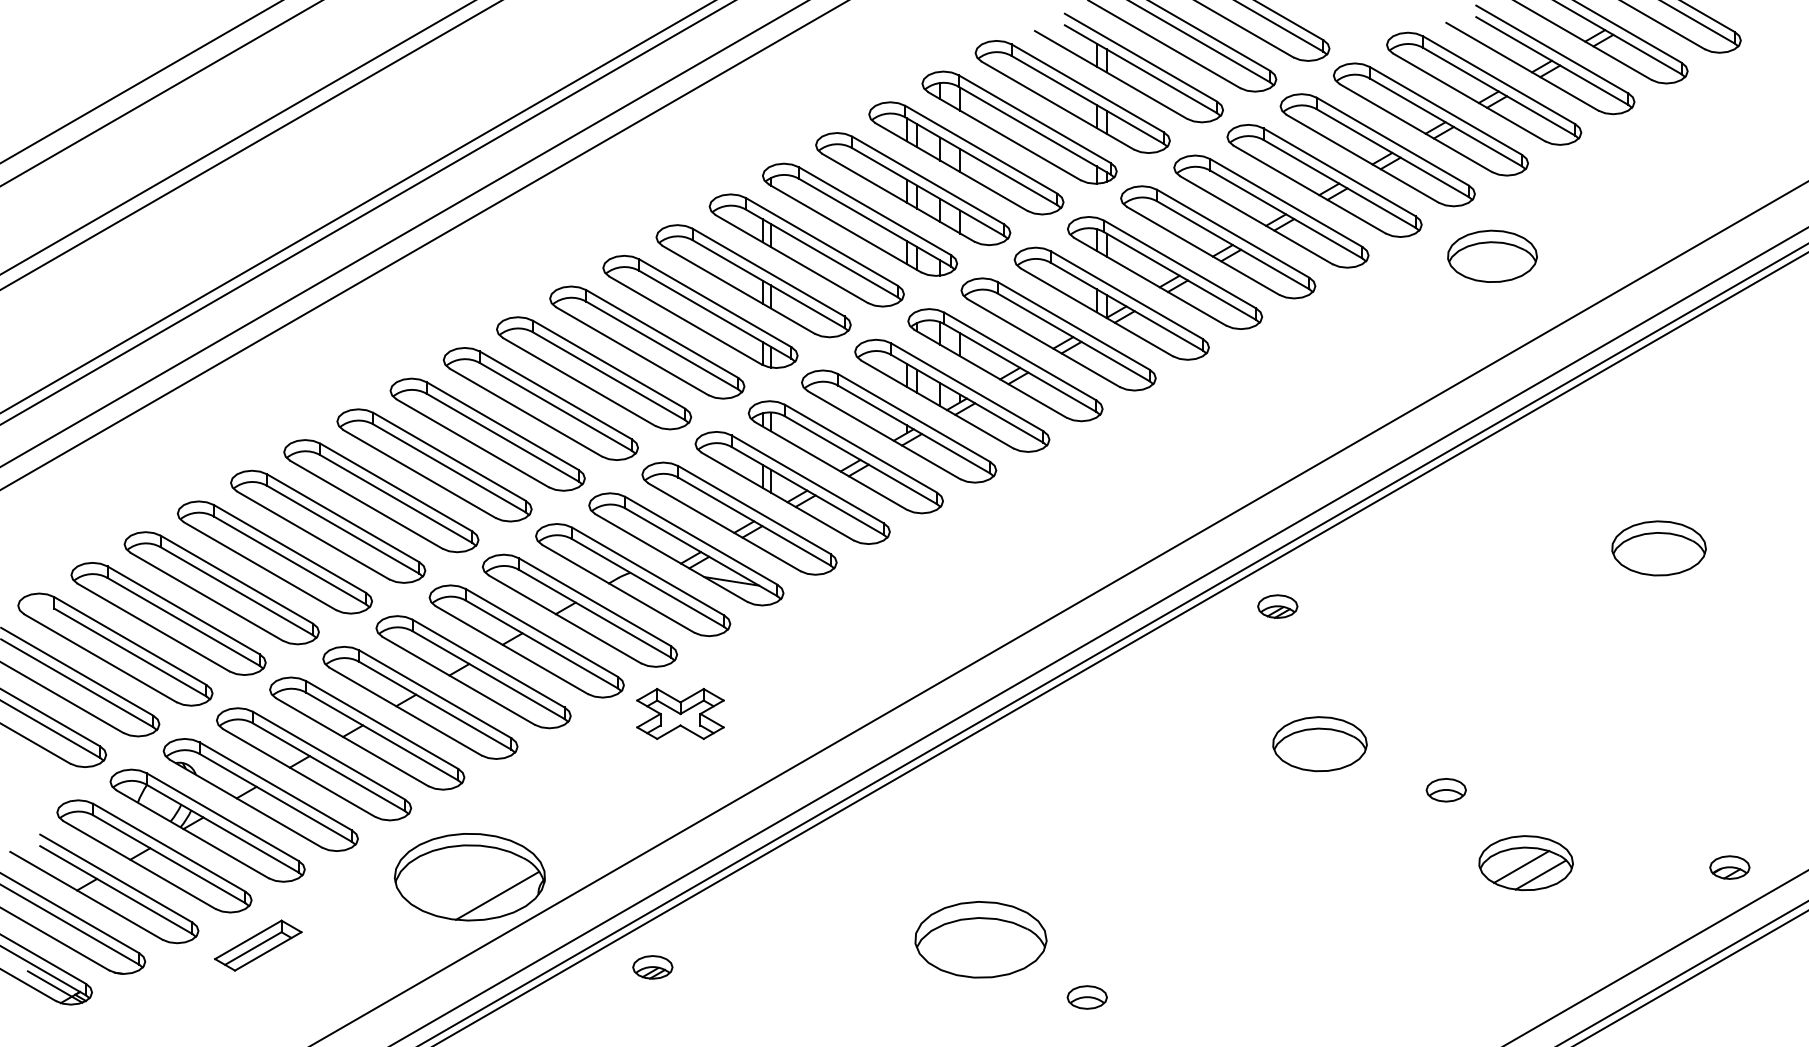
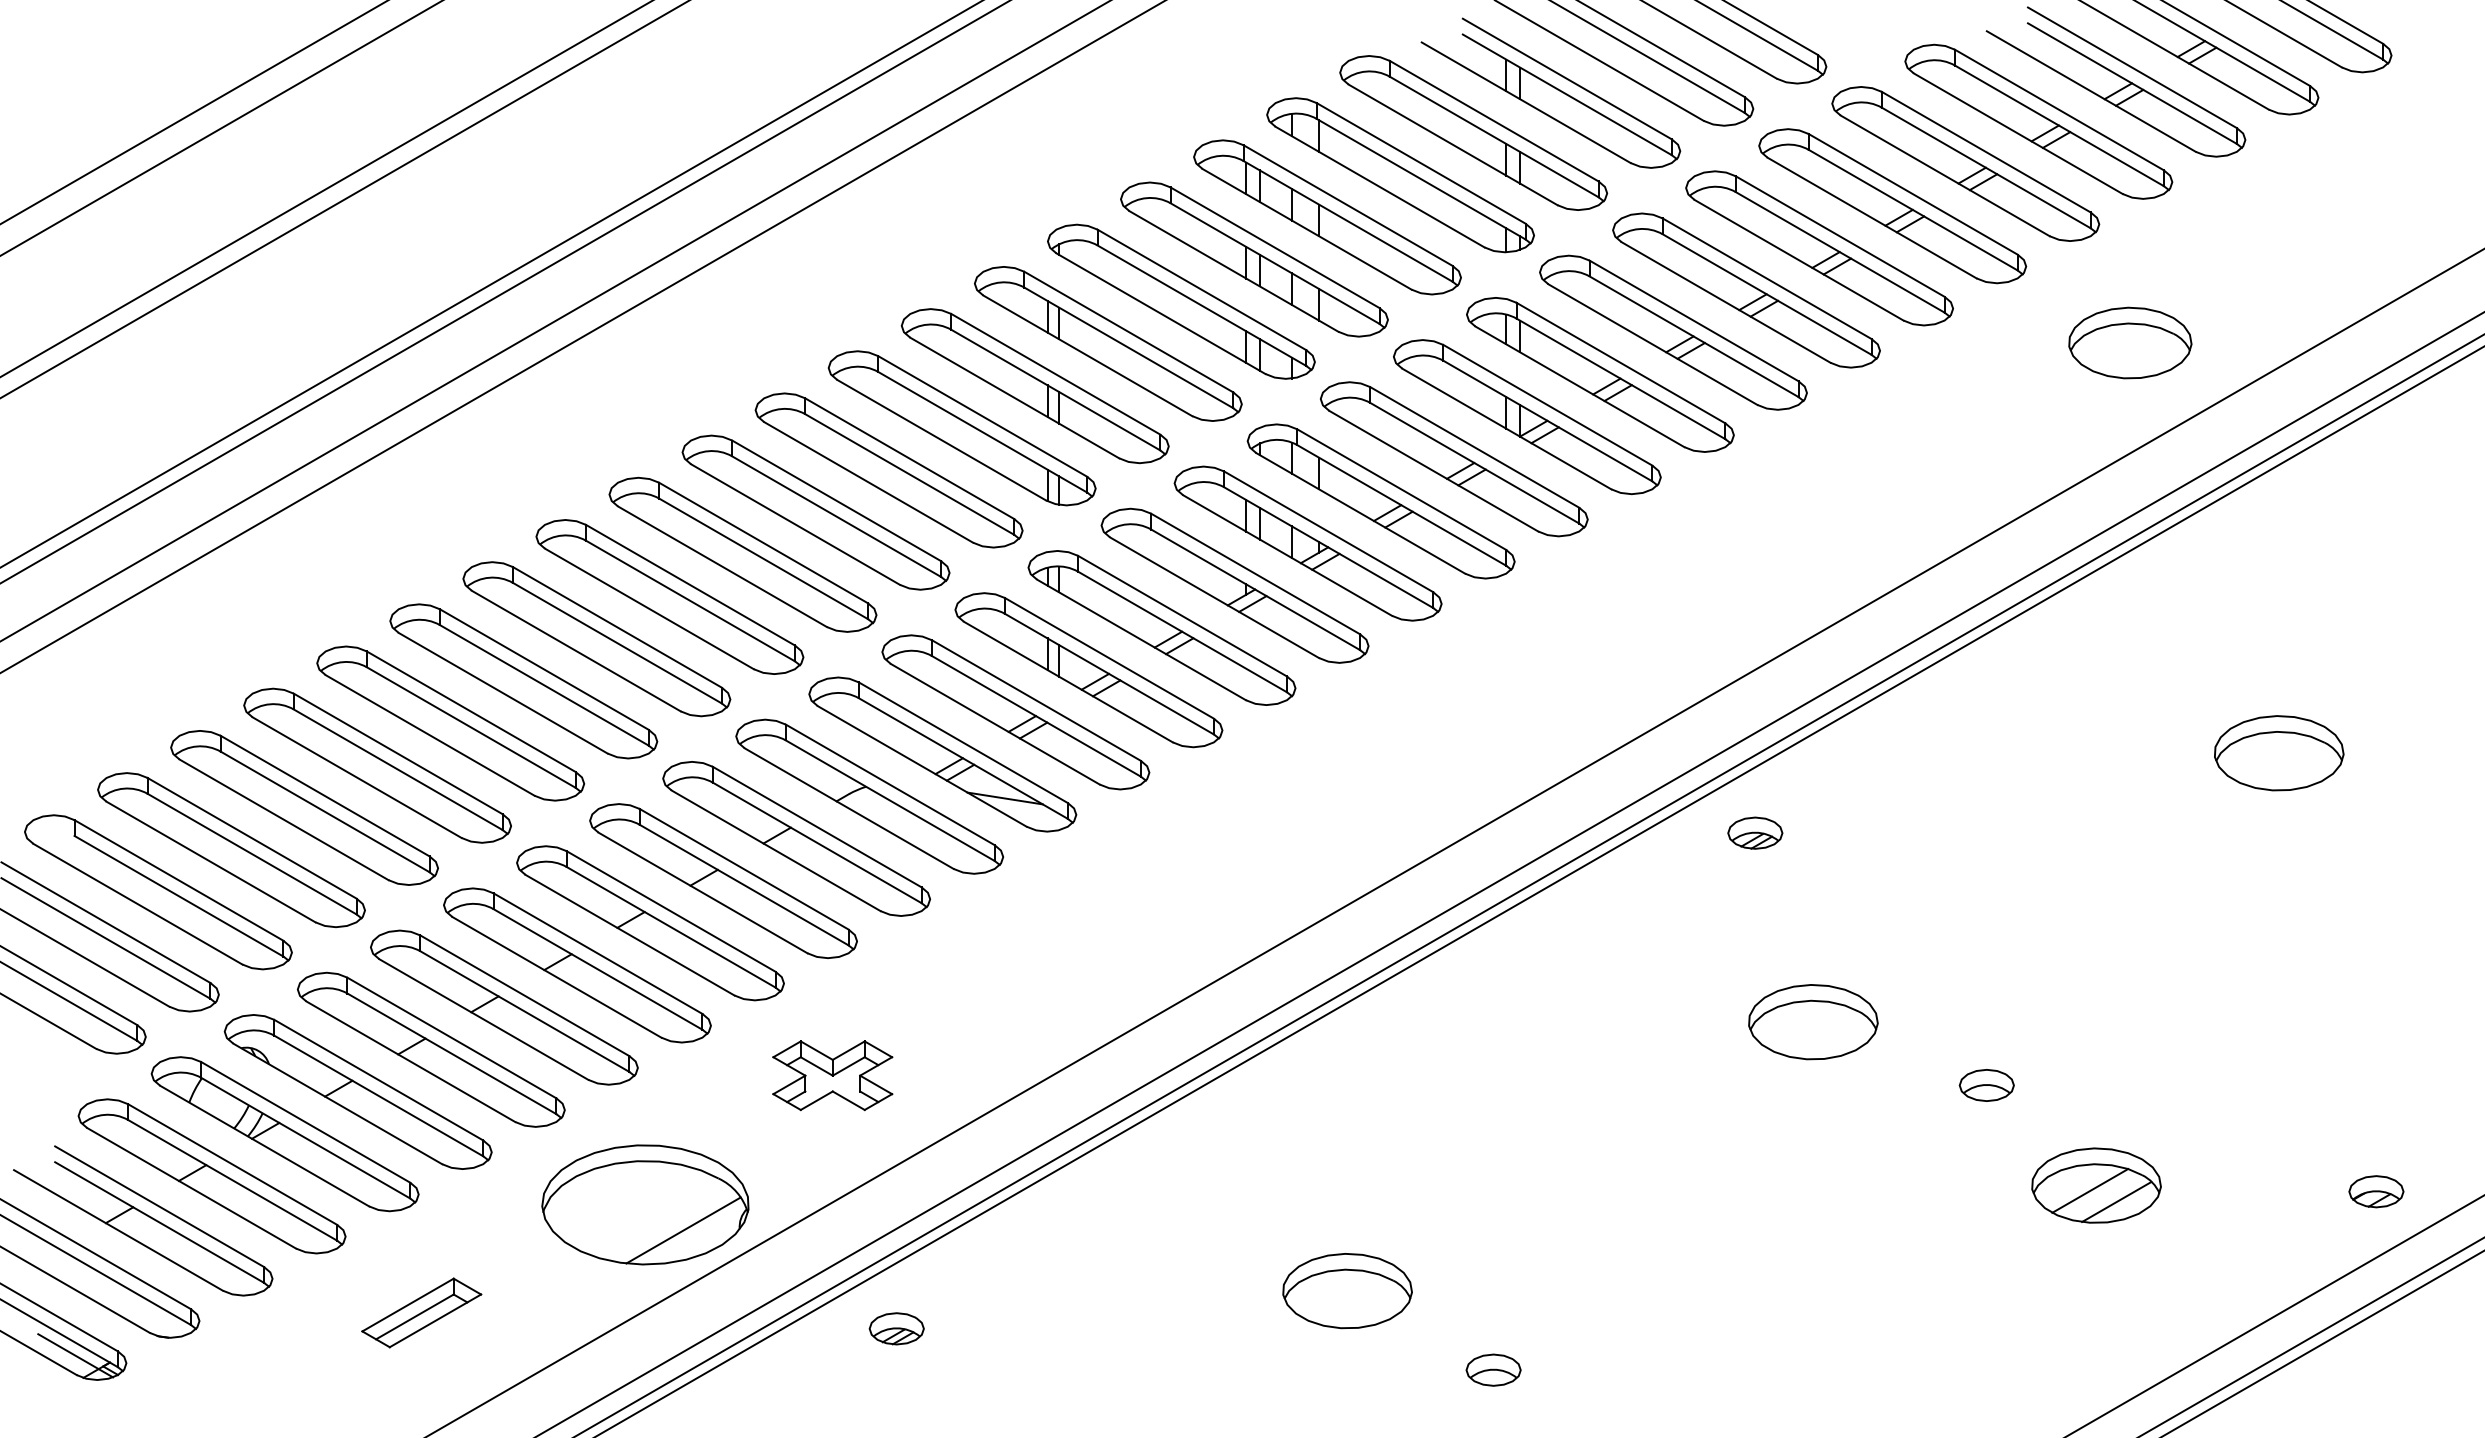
part: (1492, 255) -> (2130, 342), moved
part: (680, 713) -> (832, 1075), moved
part: (980, 940) -> (1347, 1291), size x0.71
part: (258, 945) -> (421, 1312), moved

